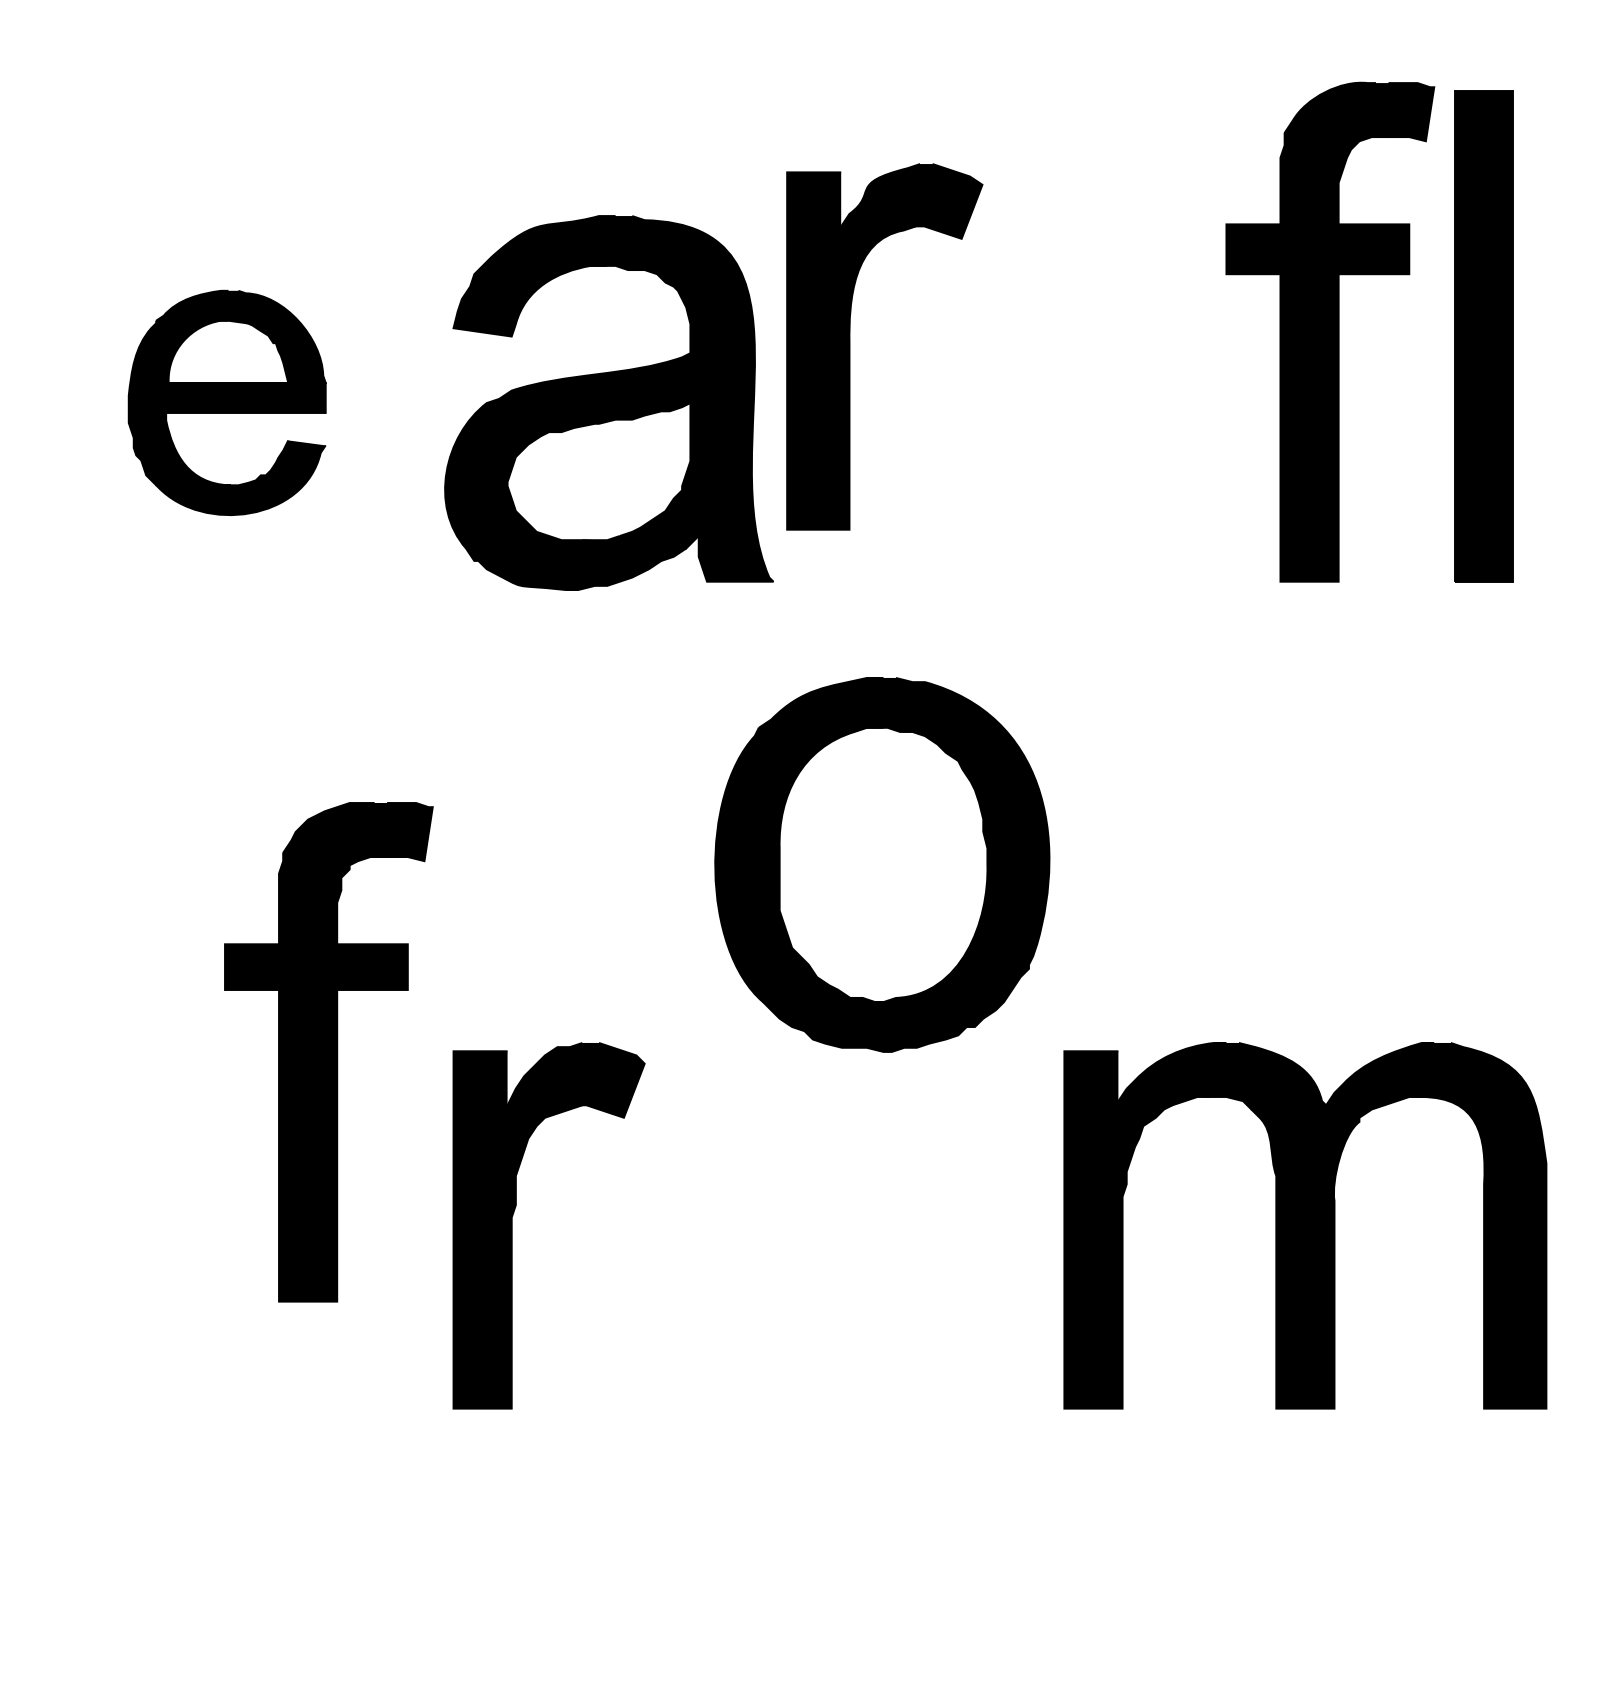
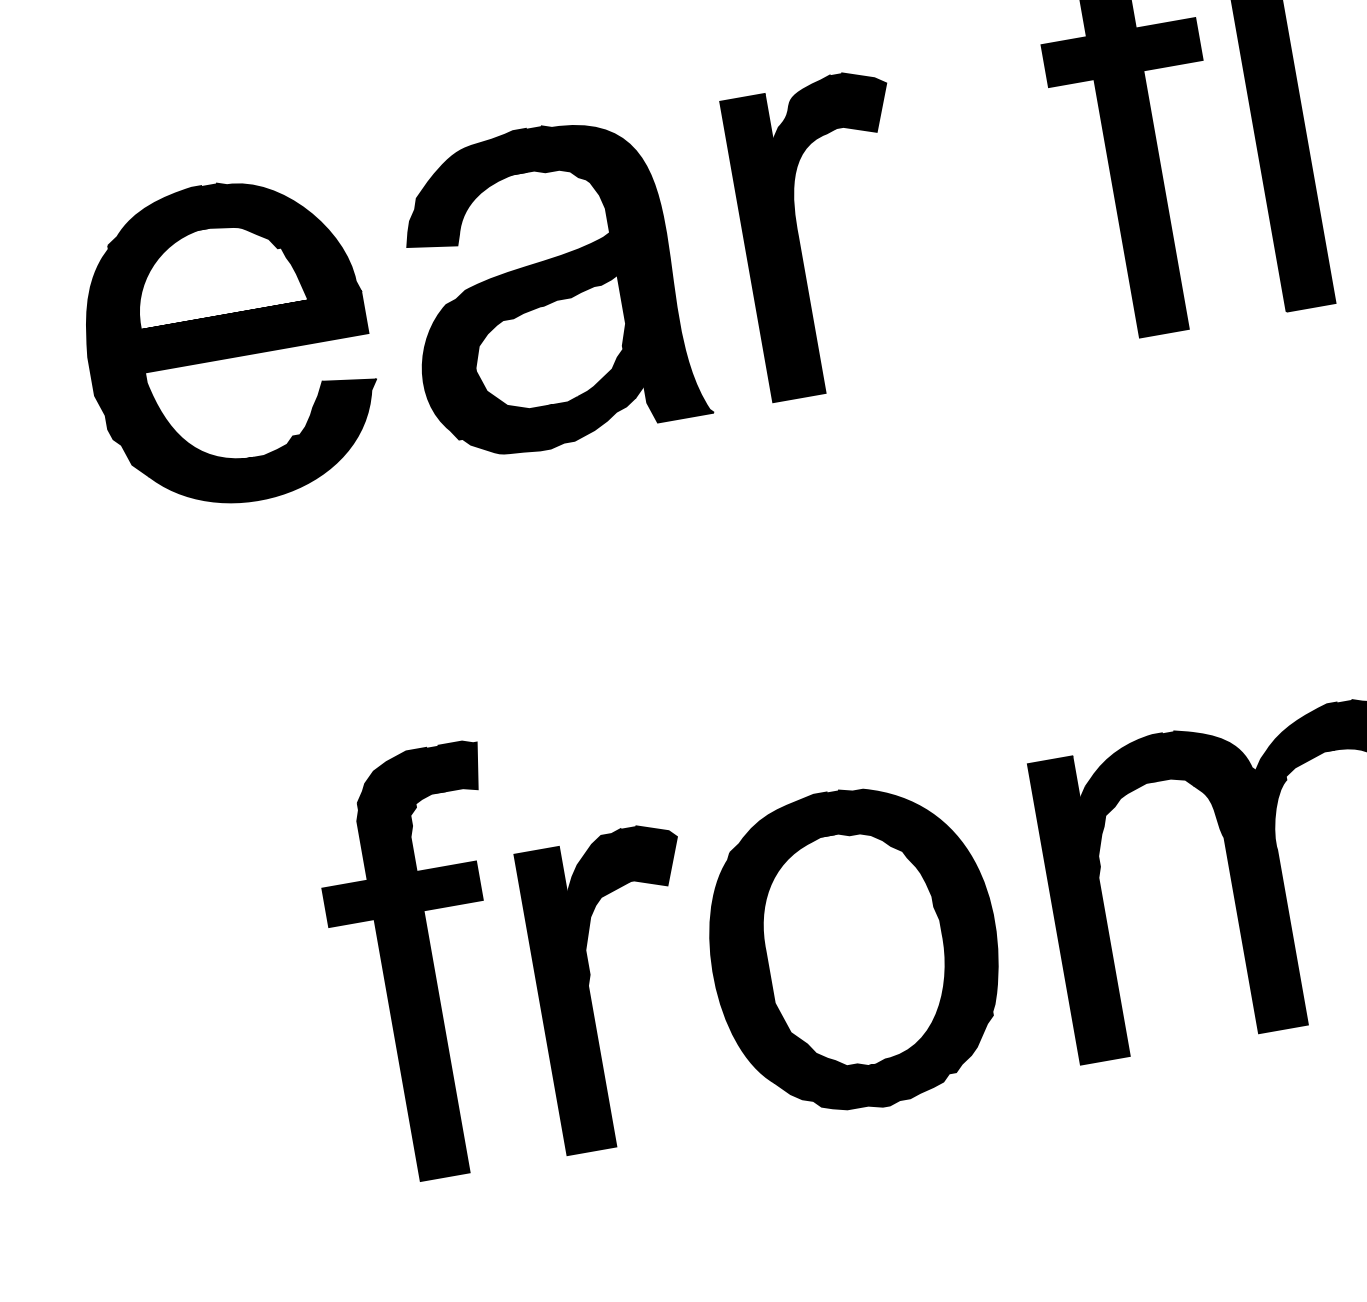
part: (850, 346) -> (799, 238), moved
part: (227, 402) -> (228, 342), size x1.67
part: (882, 864) -> (854, 949), moved
part: (328, 1052) -> (425, 964), moved

